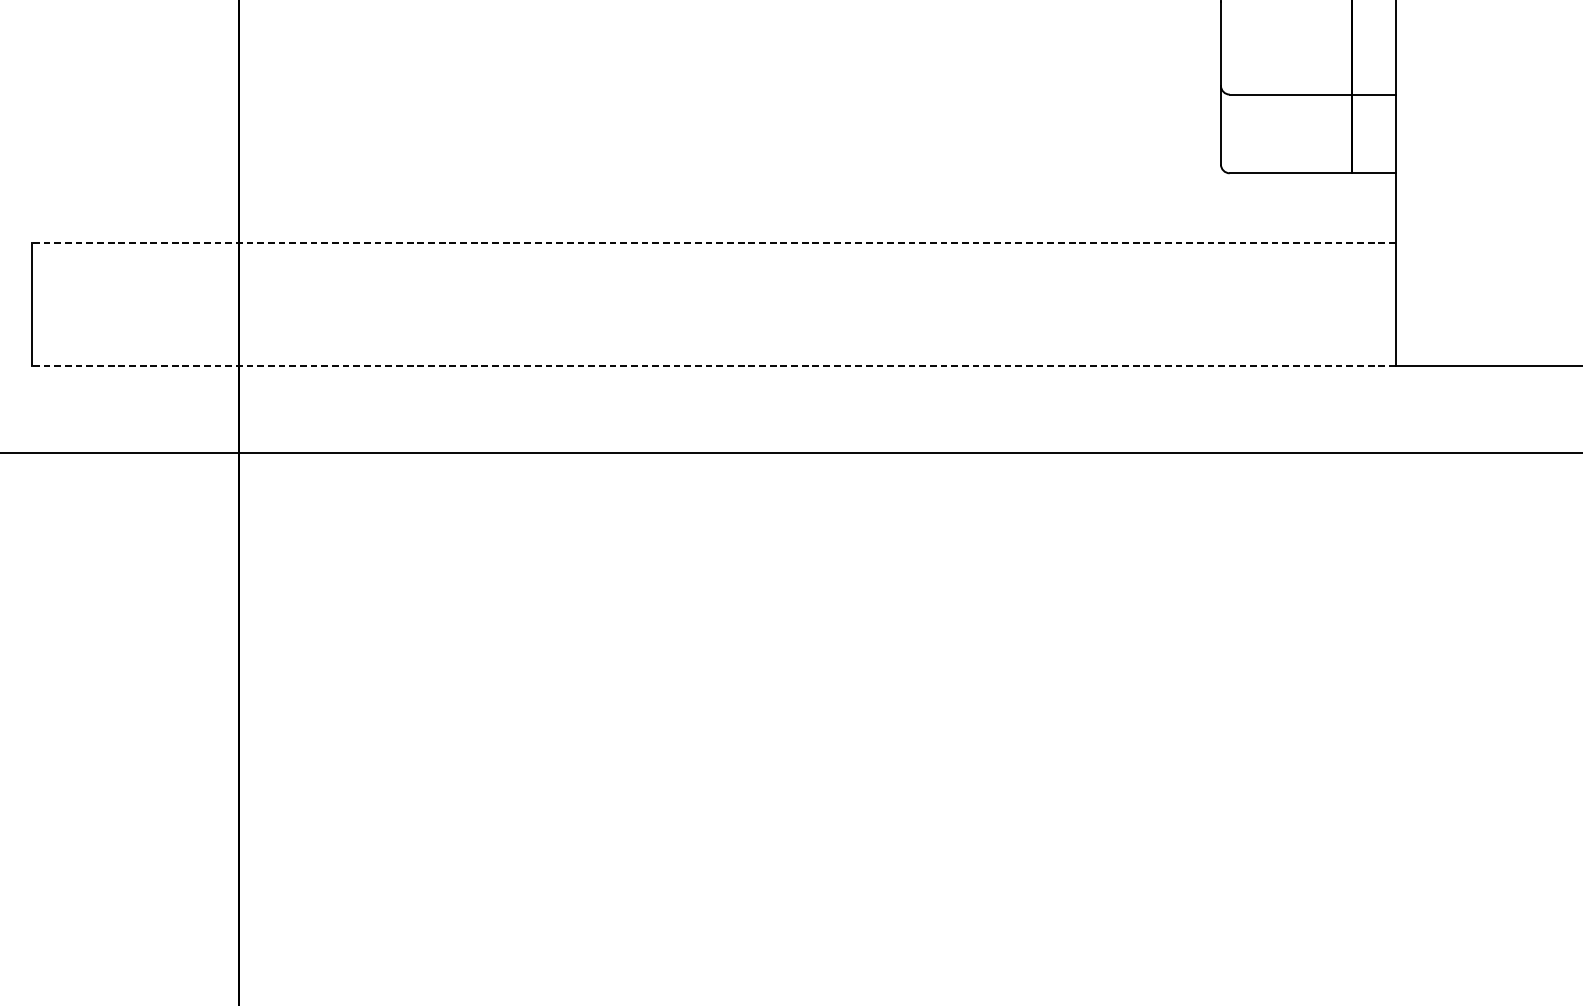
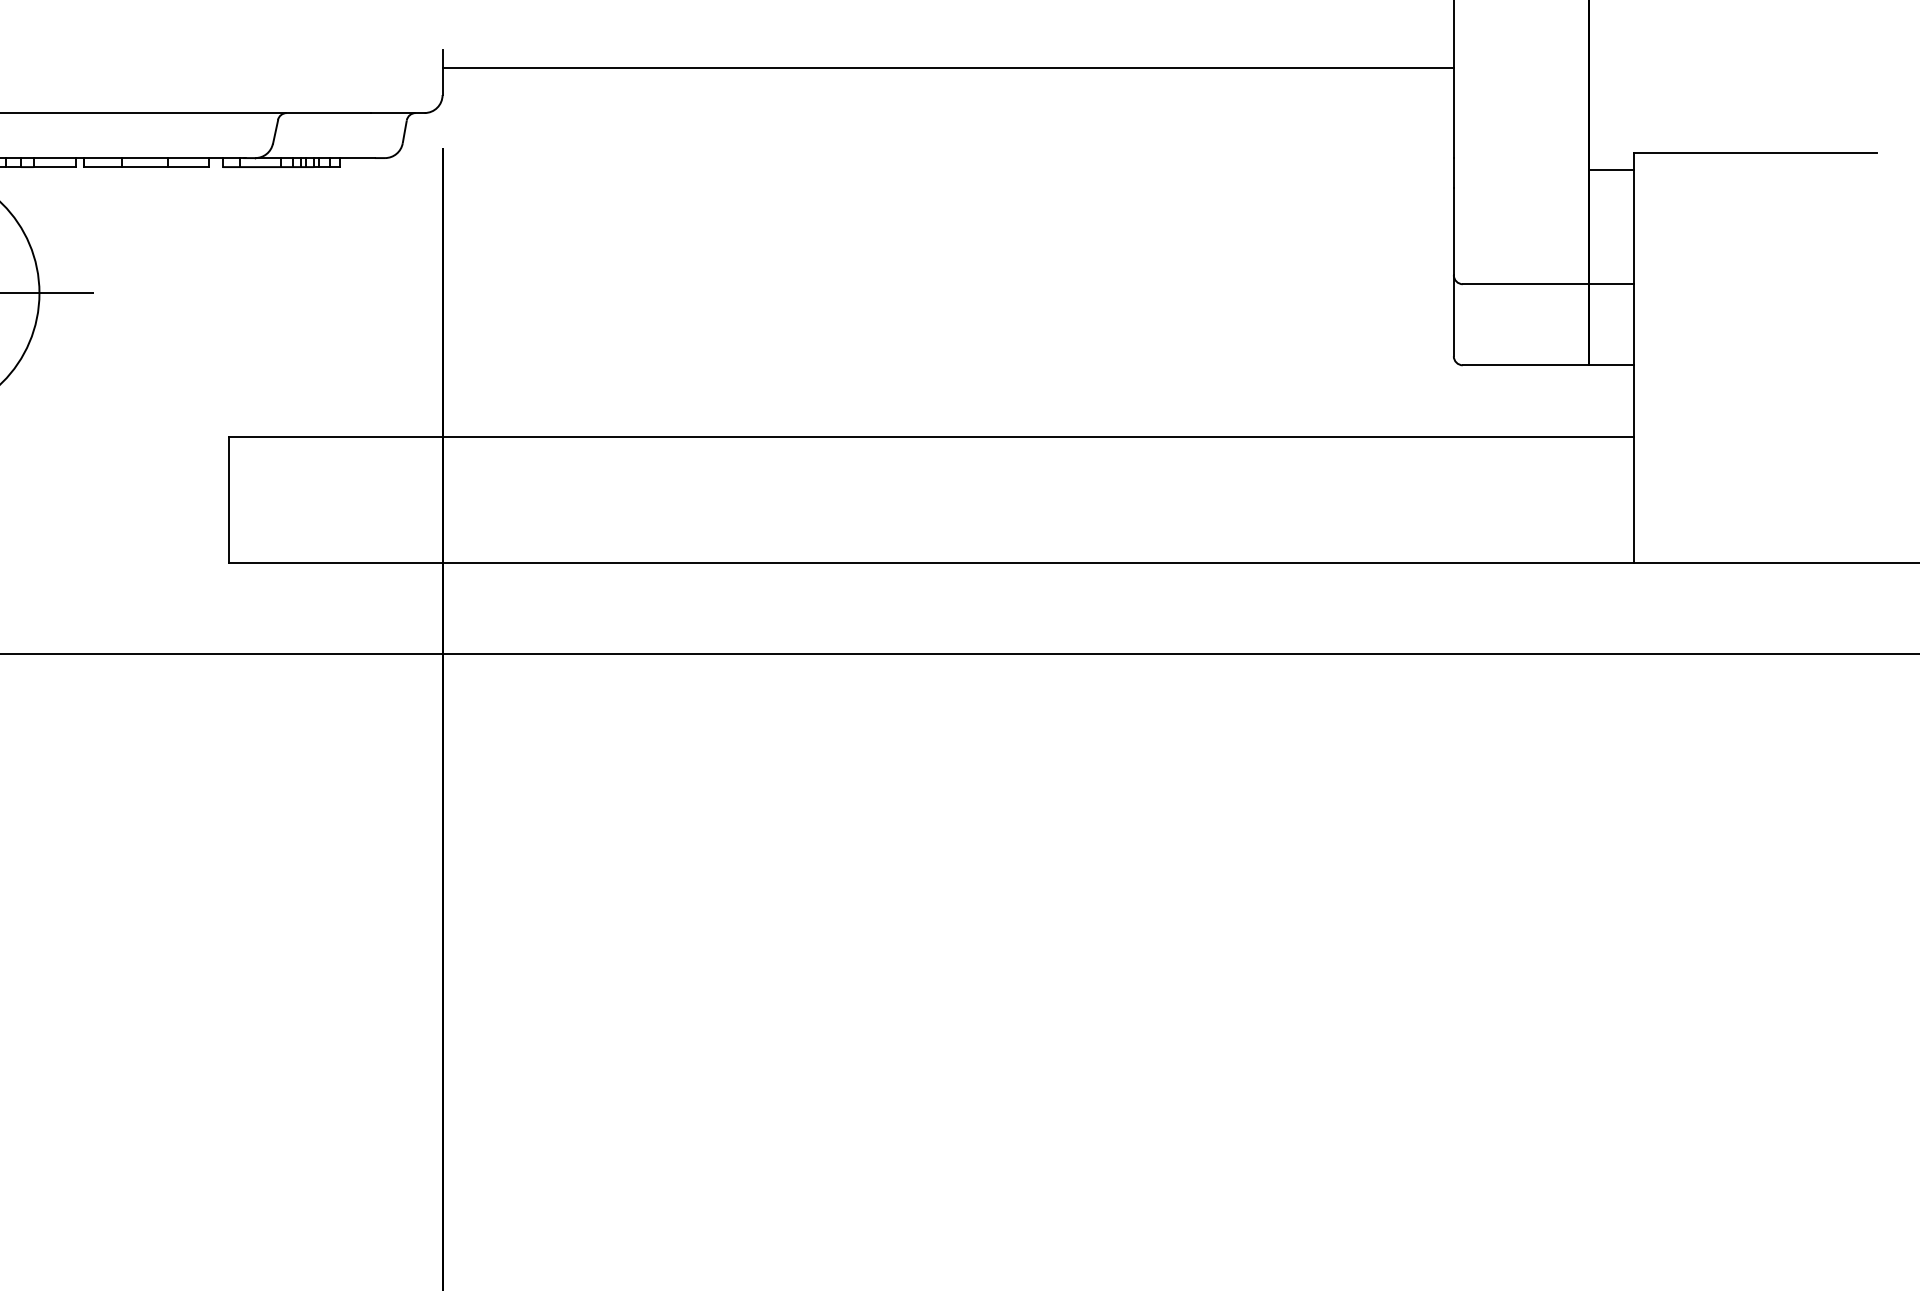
line: (713, 243) -> (931, 437), dashed -> solid
line: (713, 365) -> (931, 563), dashed -> solid

